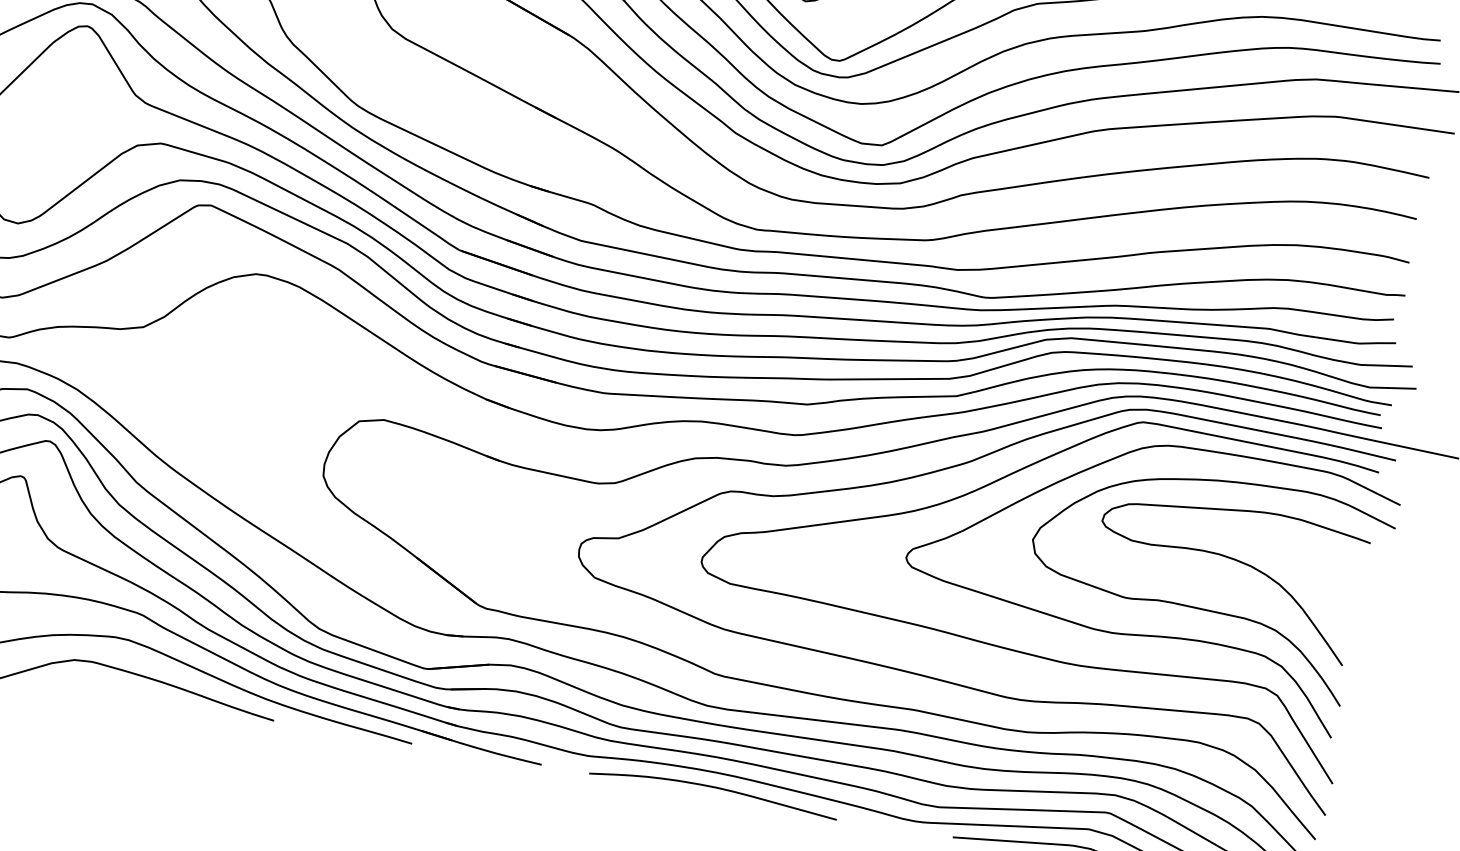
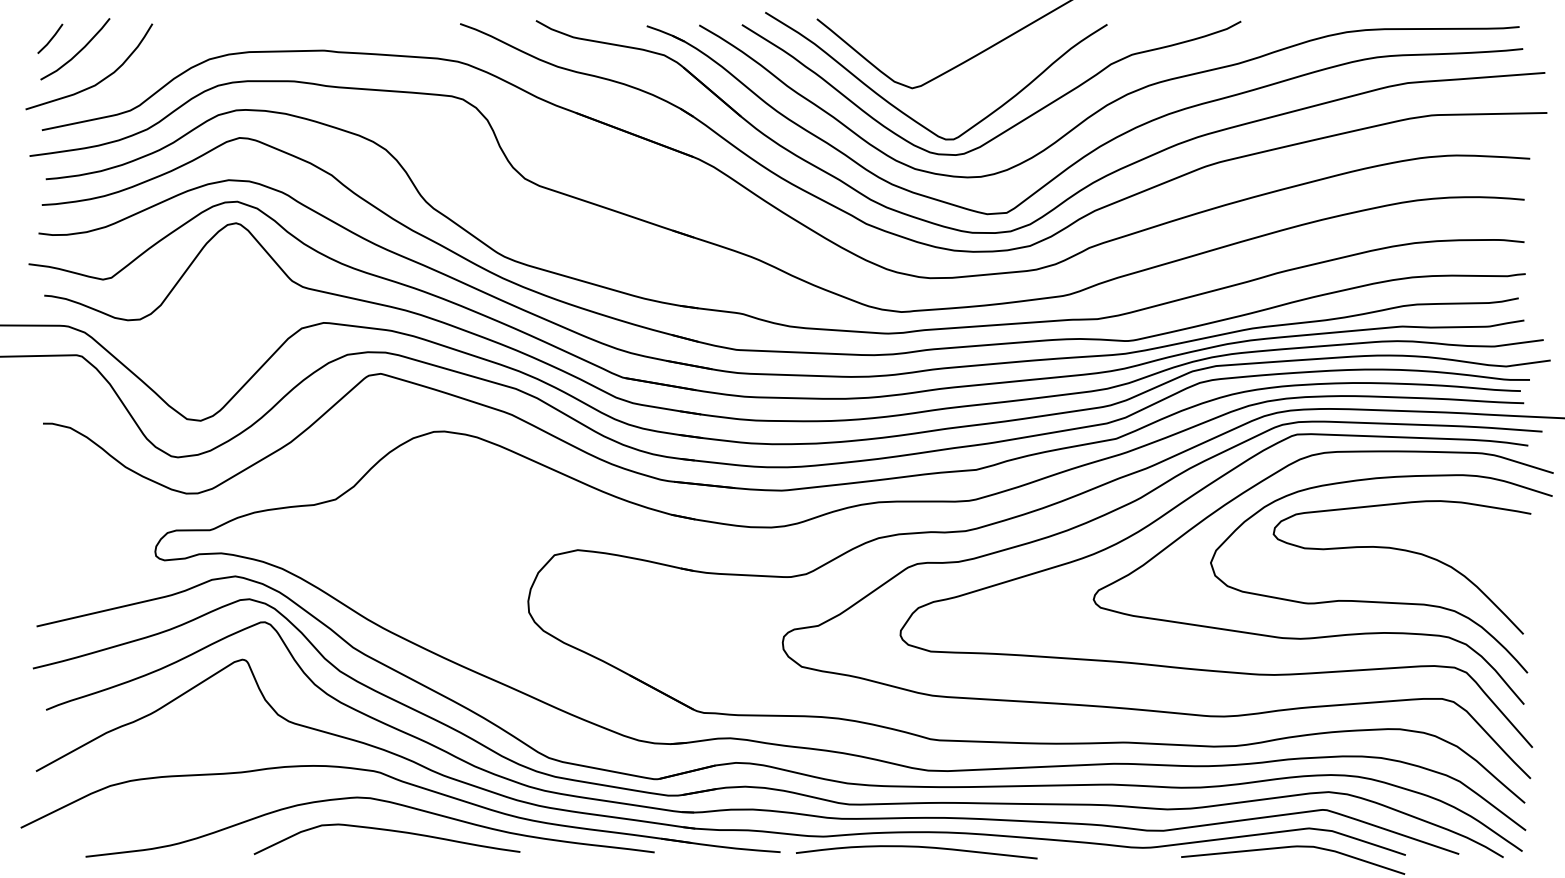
curve: (714, 788) -> (916, 847), moved

